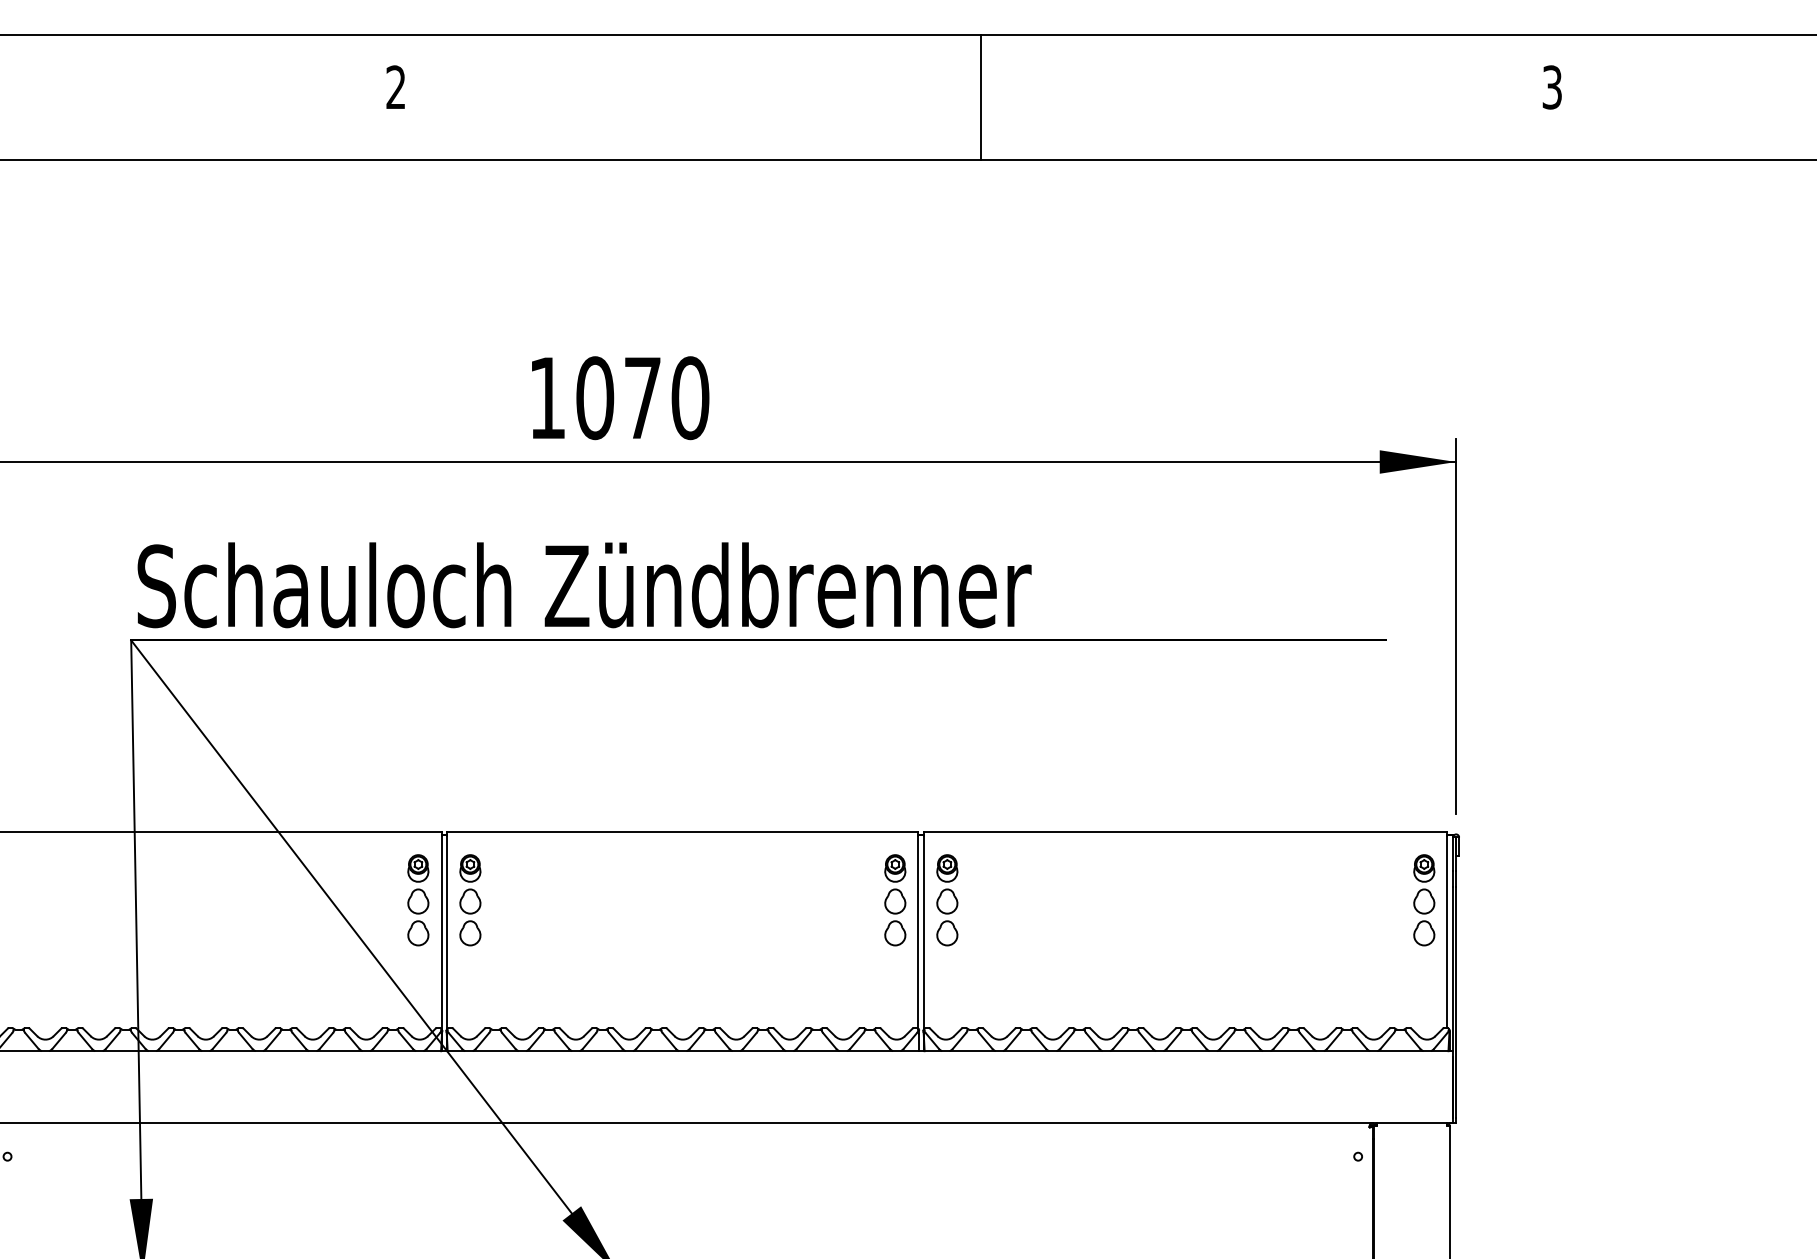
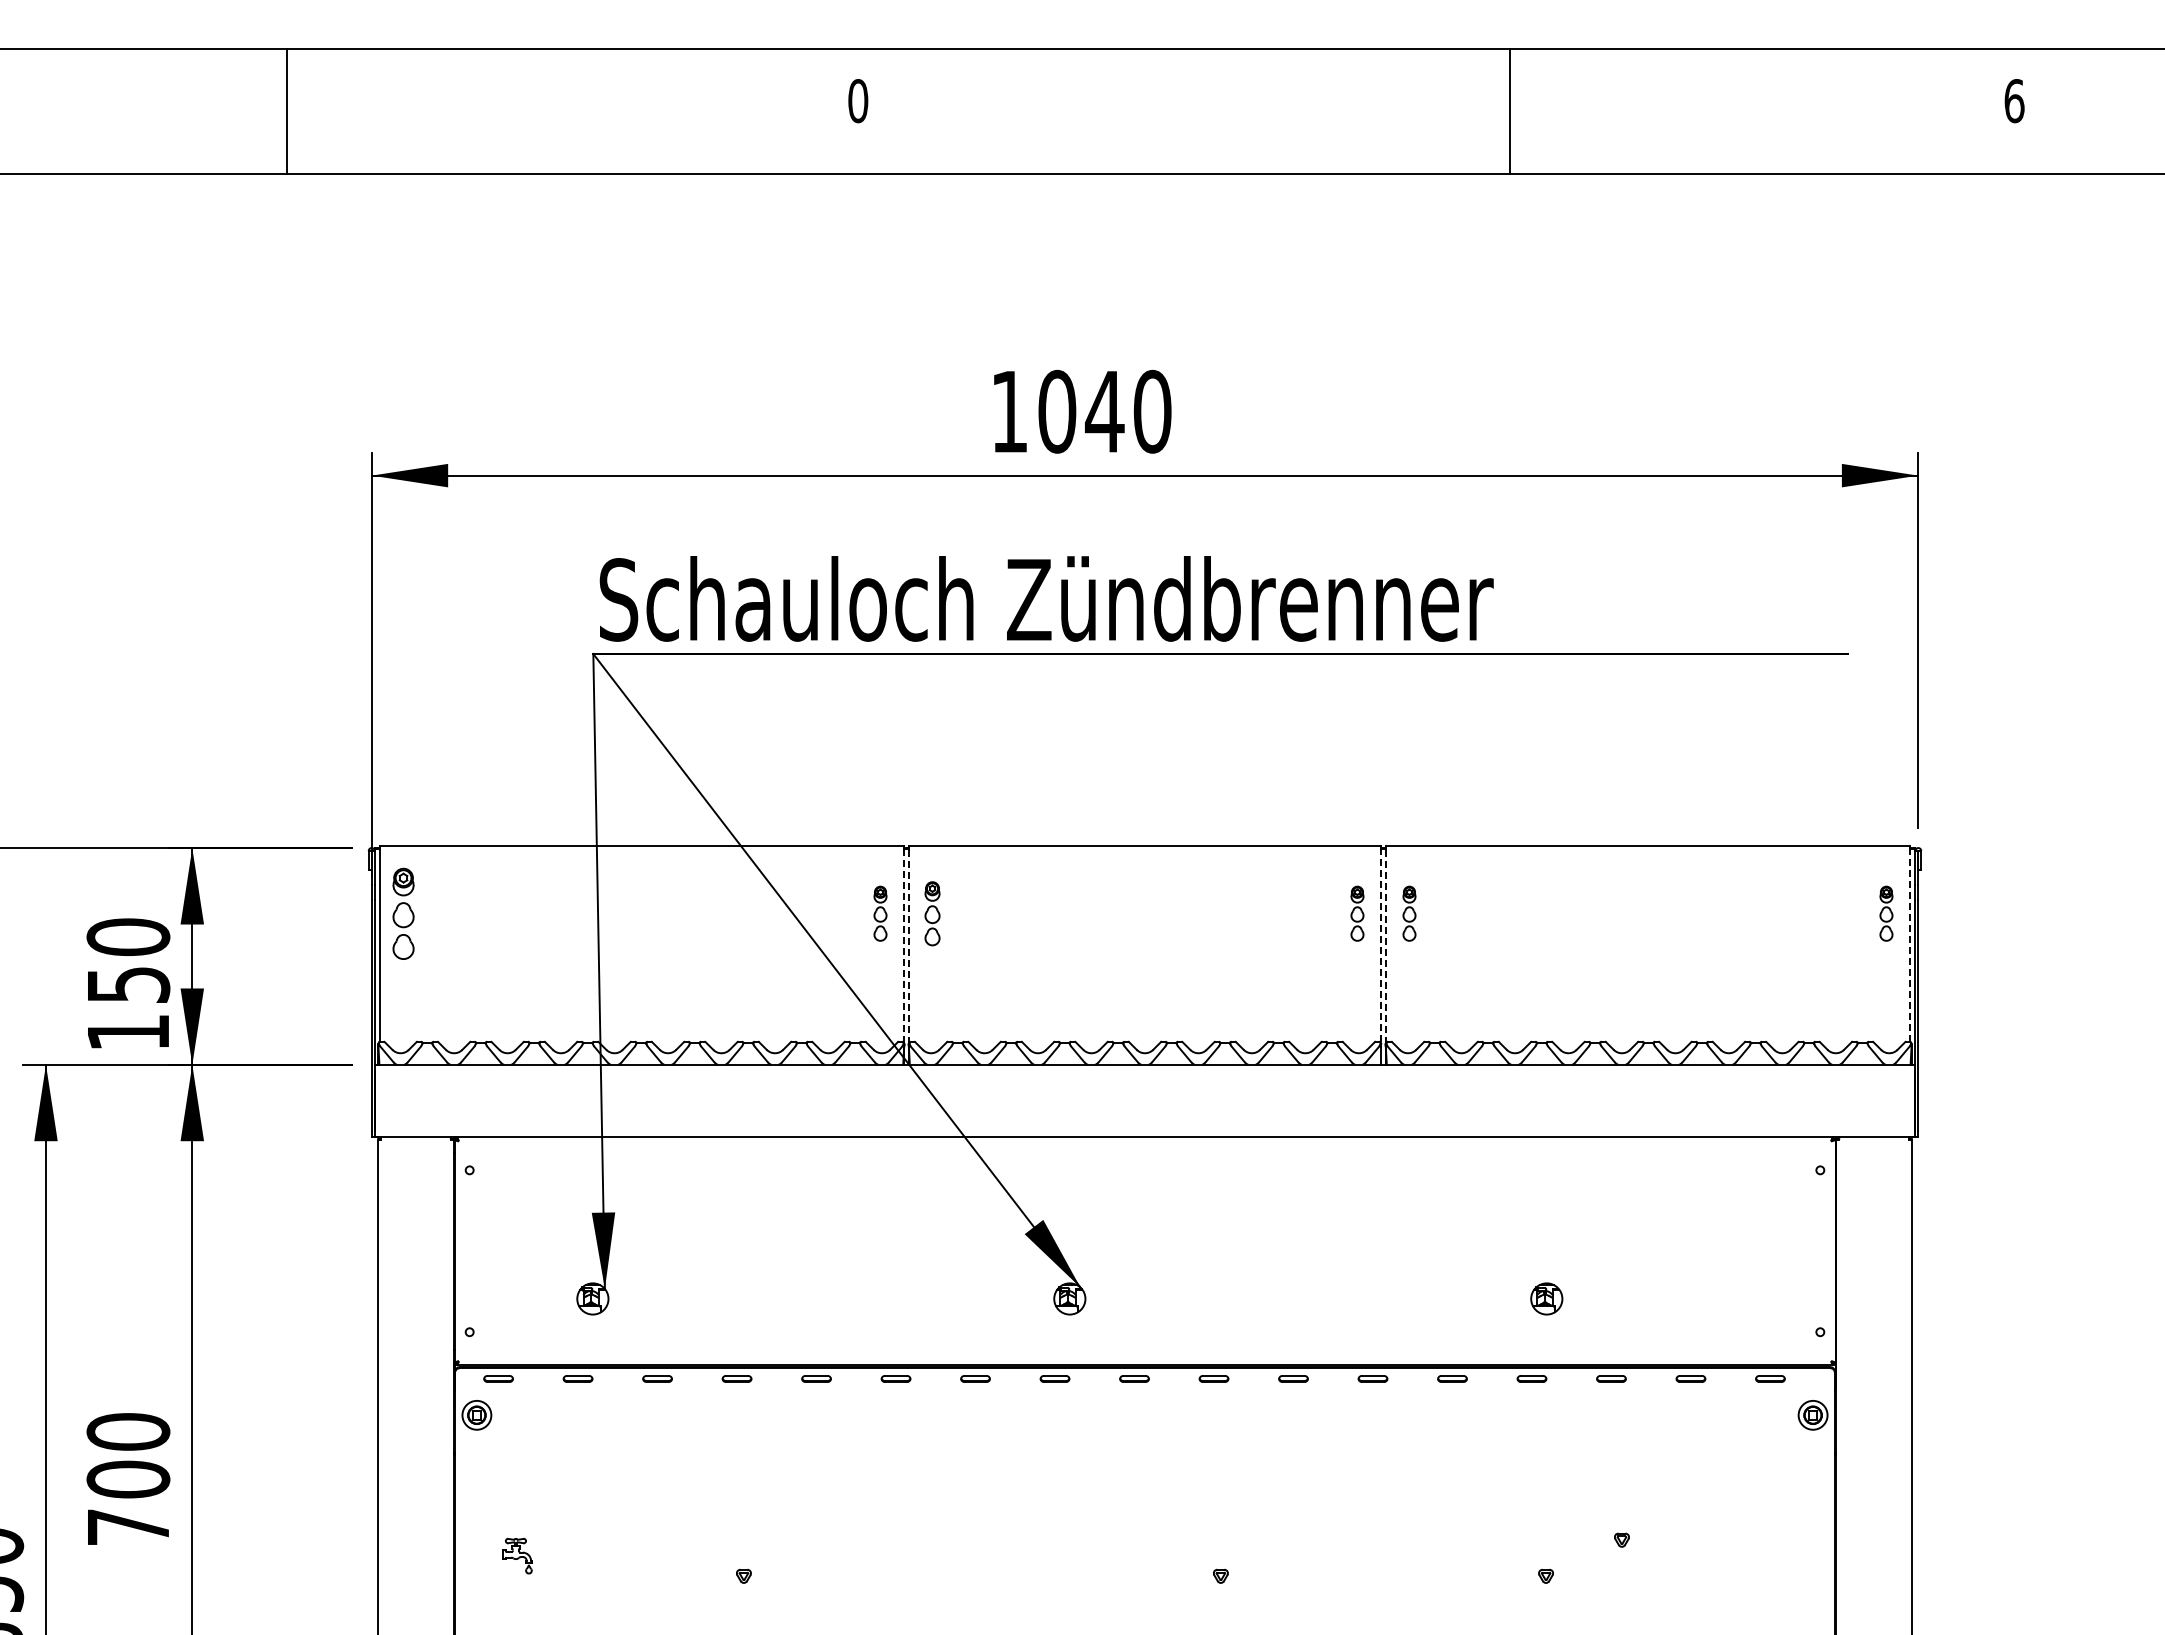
text: (396, 87) -> (858, 101), 2 -> 0
text: (1552, 87) -> (2014, 101), 3 -> 6
line: (981, 97) -> (1510, 111), moved
text: (642, 397) -> (1104, 411), 1070 -> 1040
part: (418, 899) -> (880, 913), size x0.6
part: (470, 899) -> (932, 913), size x0.7
part: (895, 899) -> (1357, 913), size x0.6
part: (947, 899) -> (1409, 913), size x0.6
part: (1424, 899) -> (1886, 913), size x0.6
line: (441, 931) -> (903, 945), solid -> dashed
line: (918, 931) -> (1380, 945), solid -> dashed
line: (1447, 931) -> (1909, 945), solid -> dashed
line: (447, 932) -> (909, 946), solid -> dashed
line: (924, 932) -> (1386, 946), solid -> dashed

